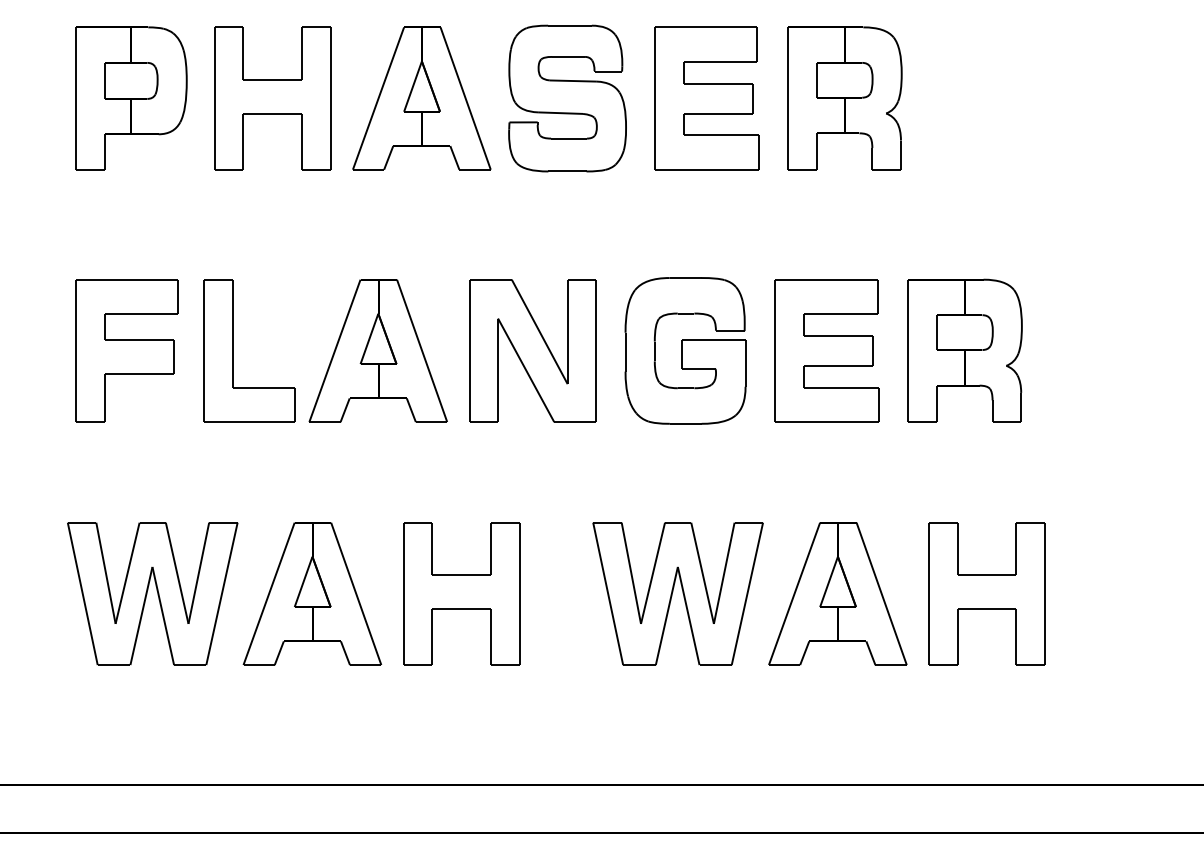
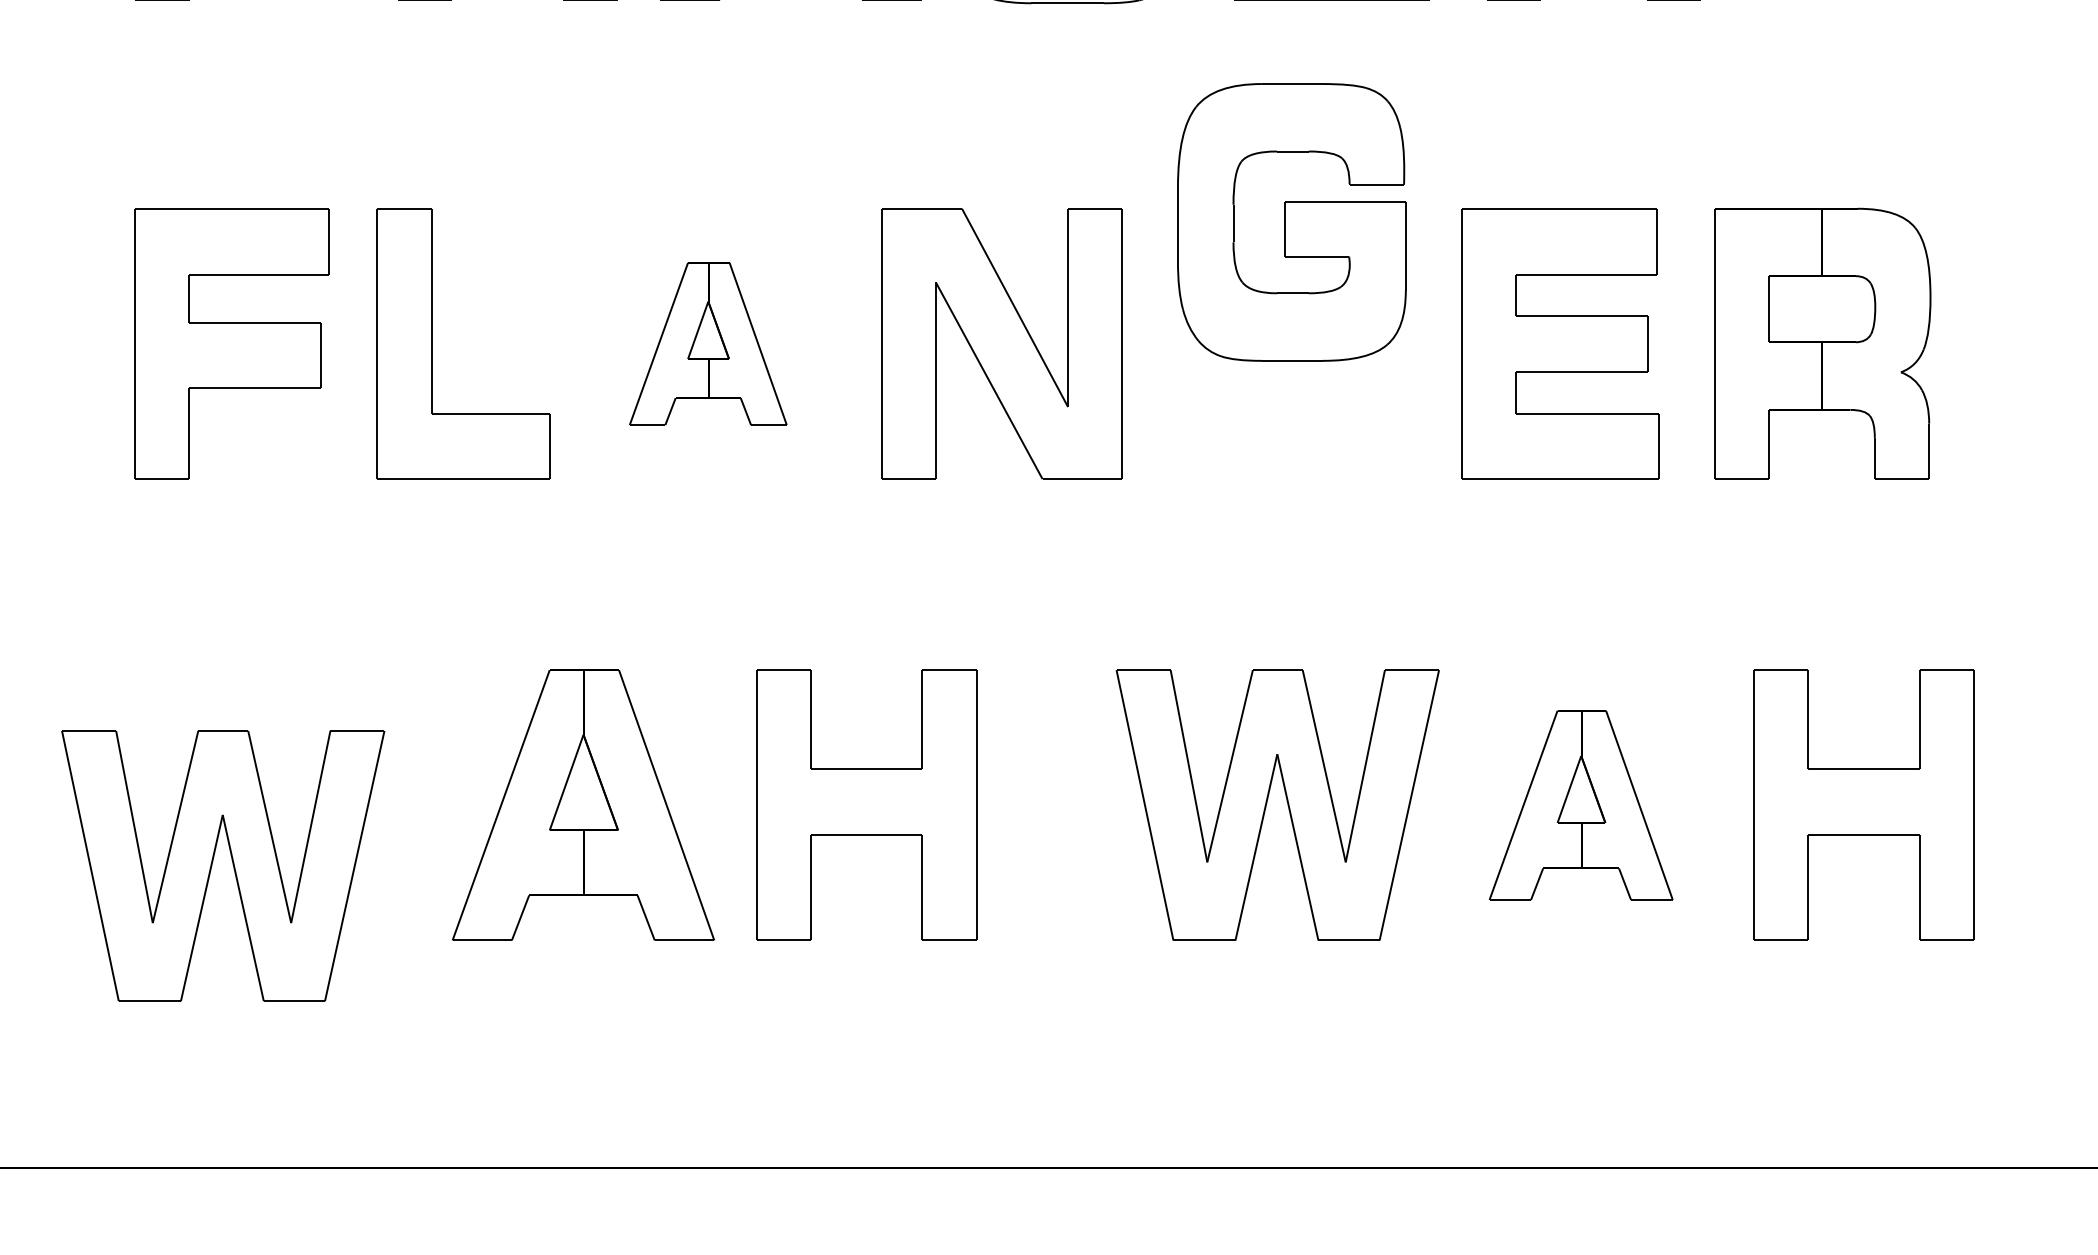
part: (377, 350) -> (706, 343), size x0.6
part: (685, 350) -> (1291, 221), moved
part: (152, 593) -> (222, 865), moved
part: (837, 593) -> (1580, 804), size x0.7

